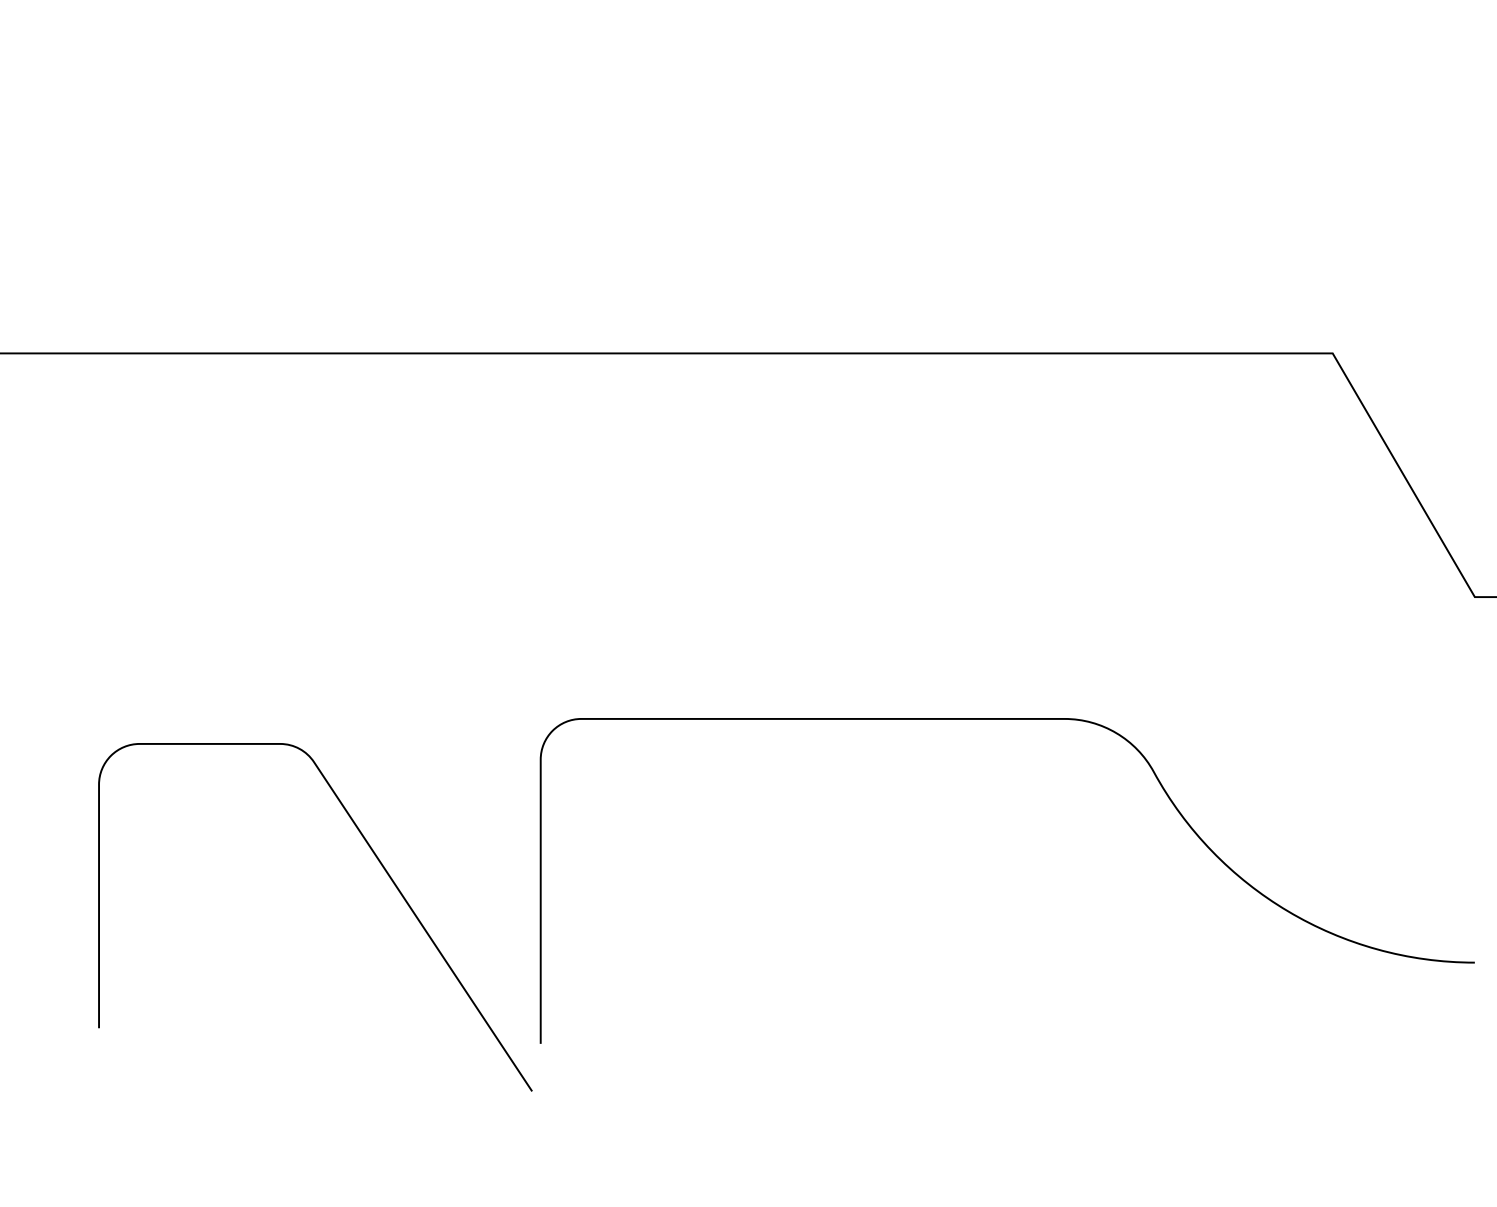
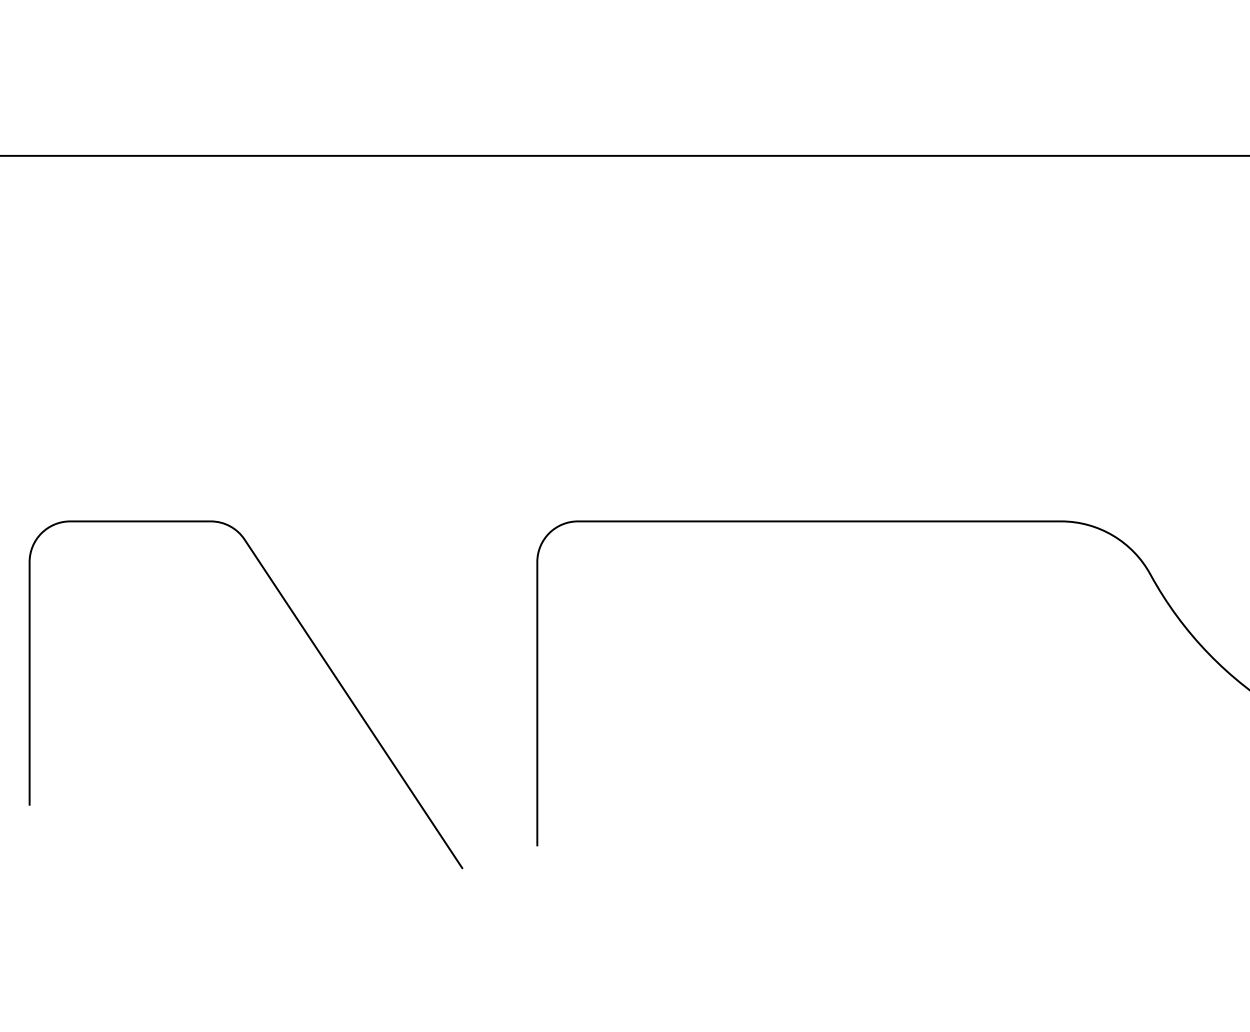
curve: (384, 870) -> (315, 647), moved

